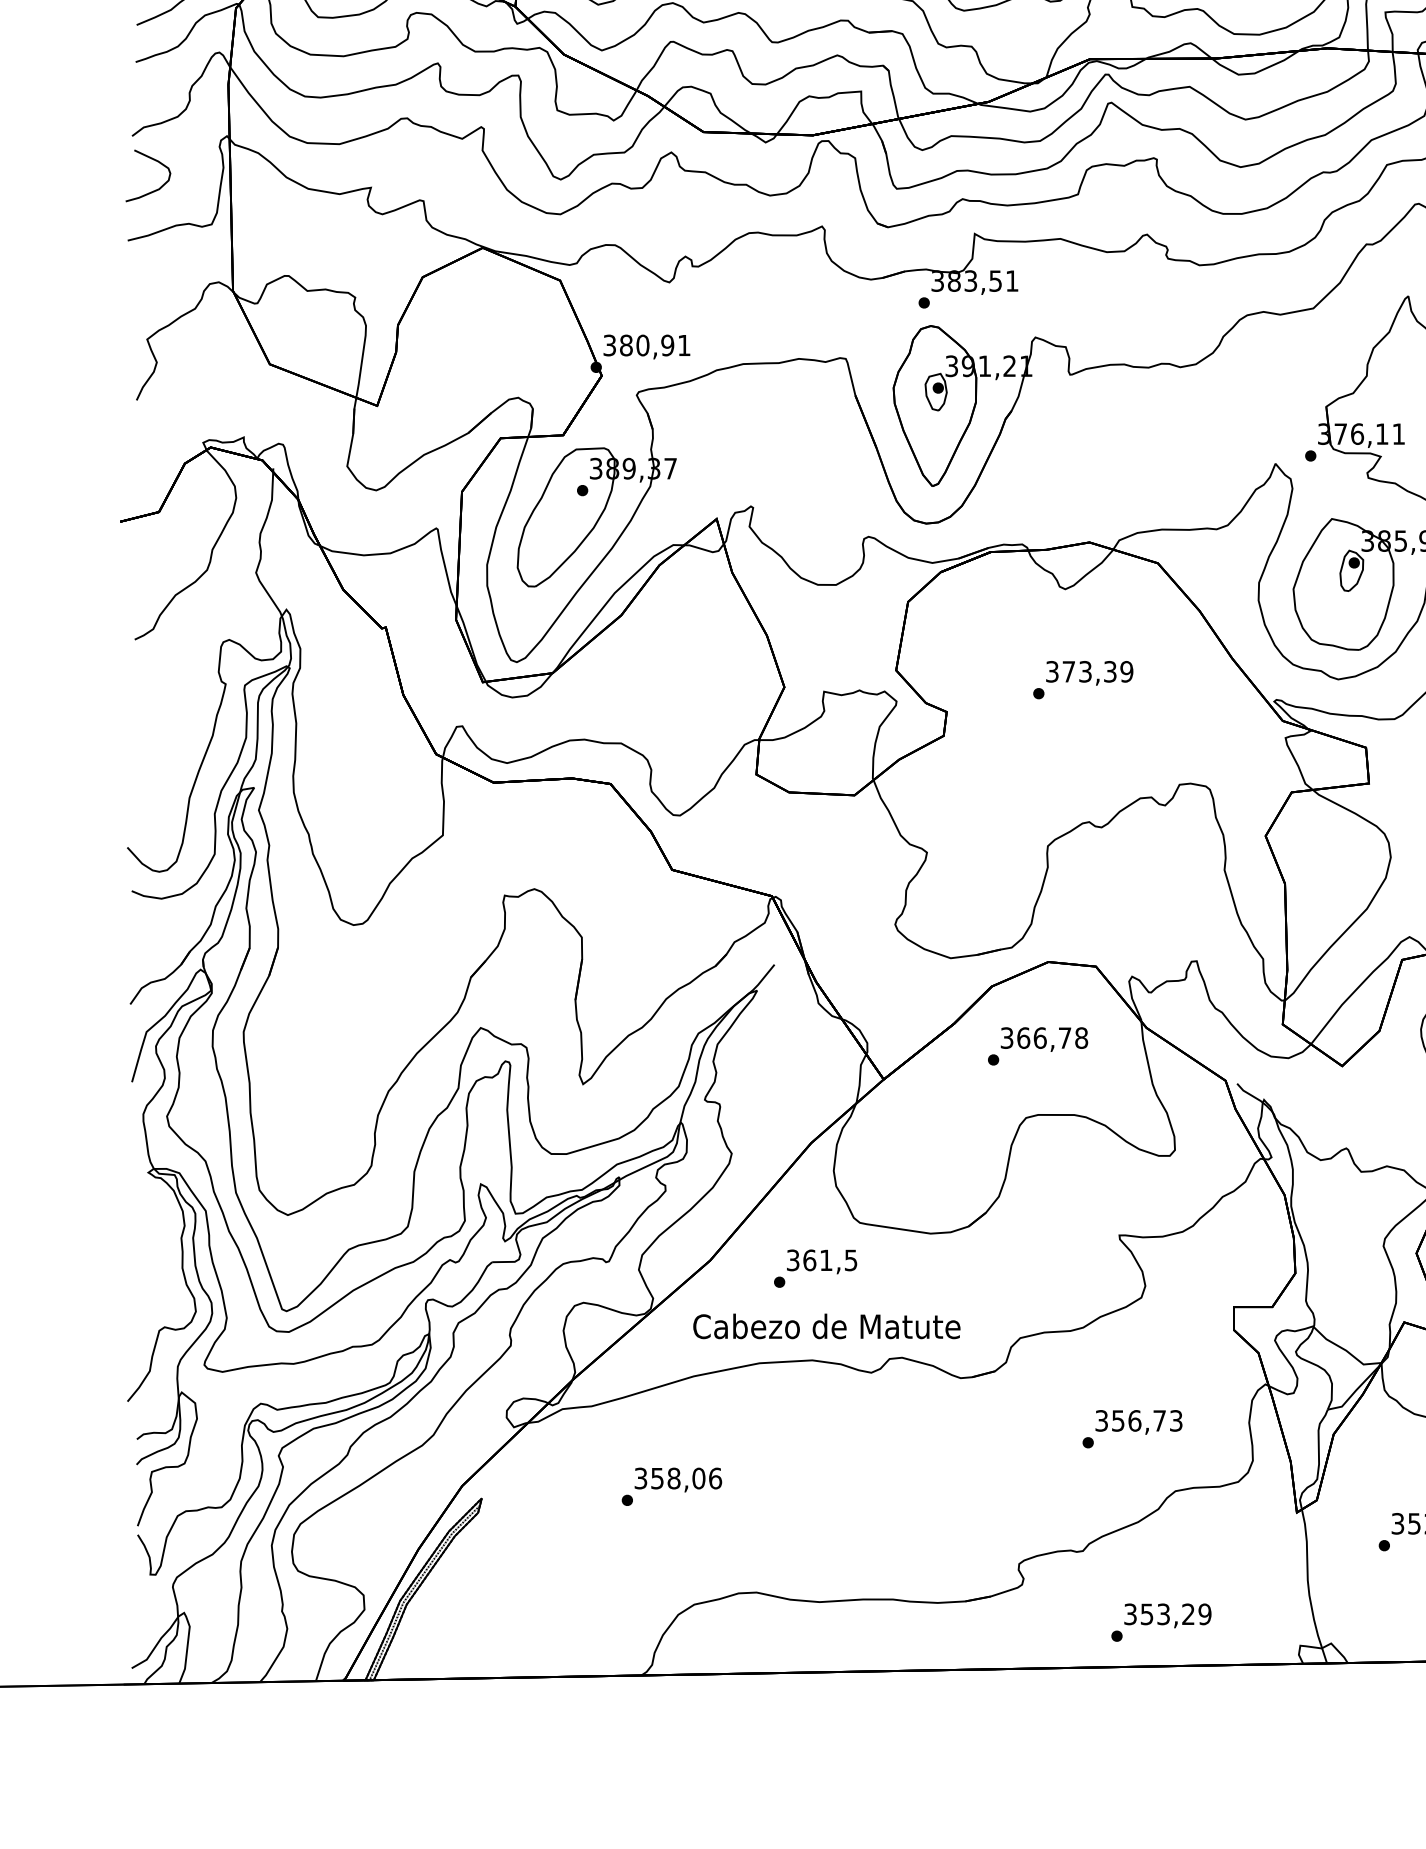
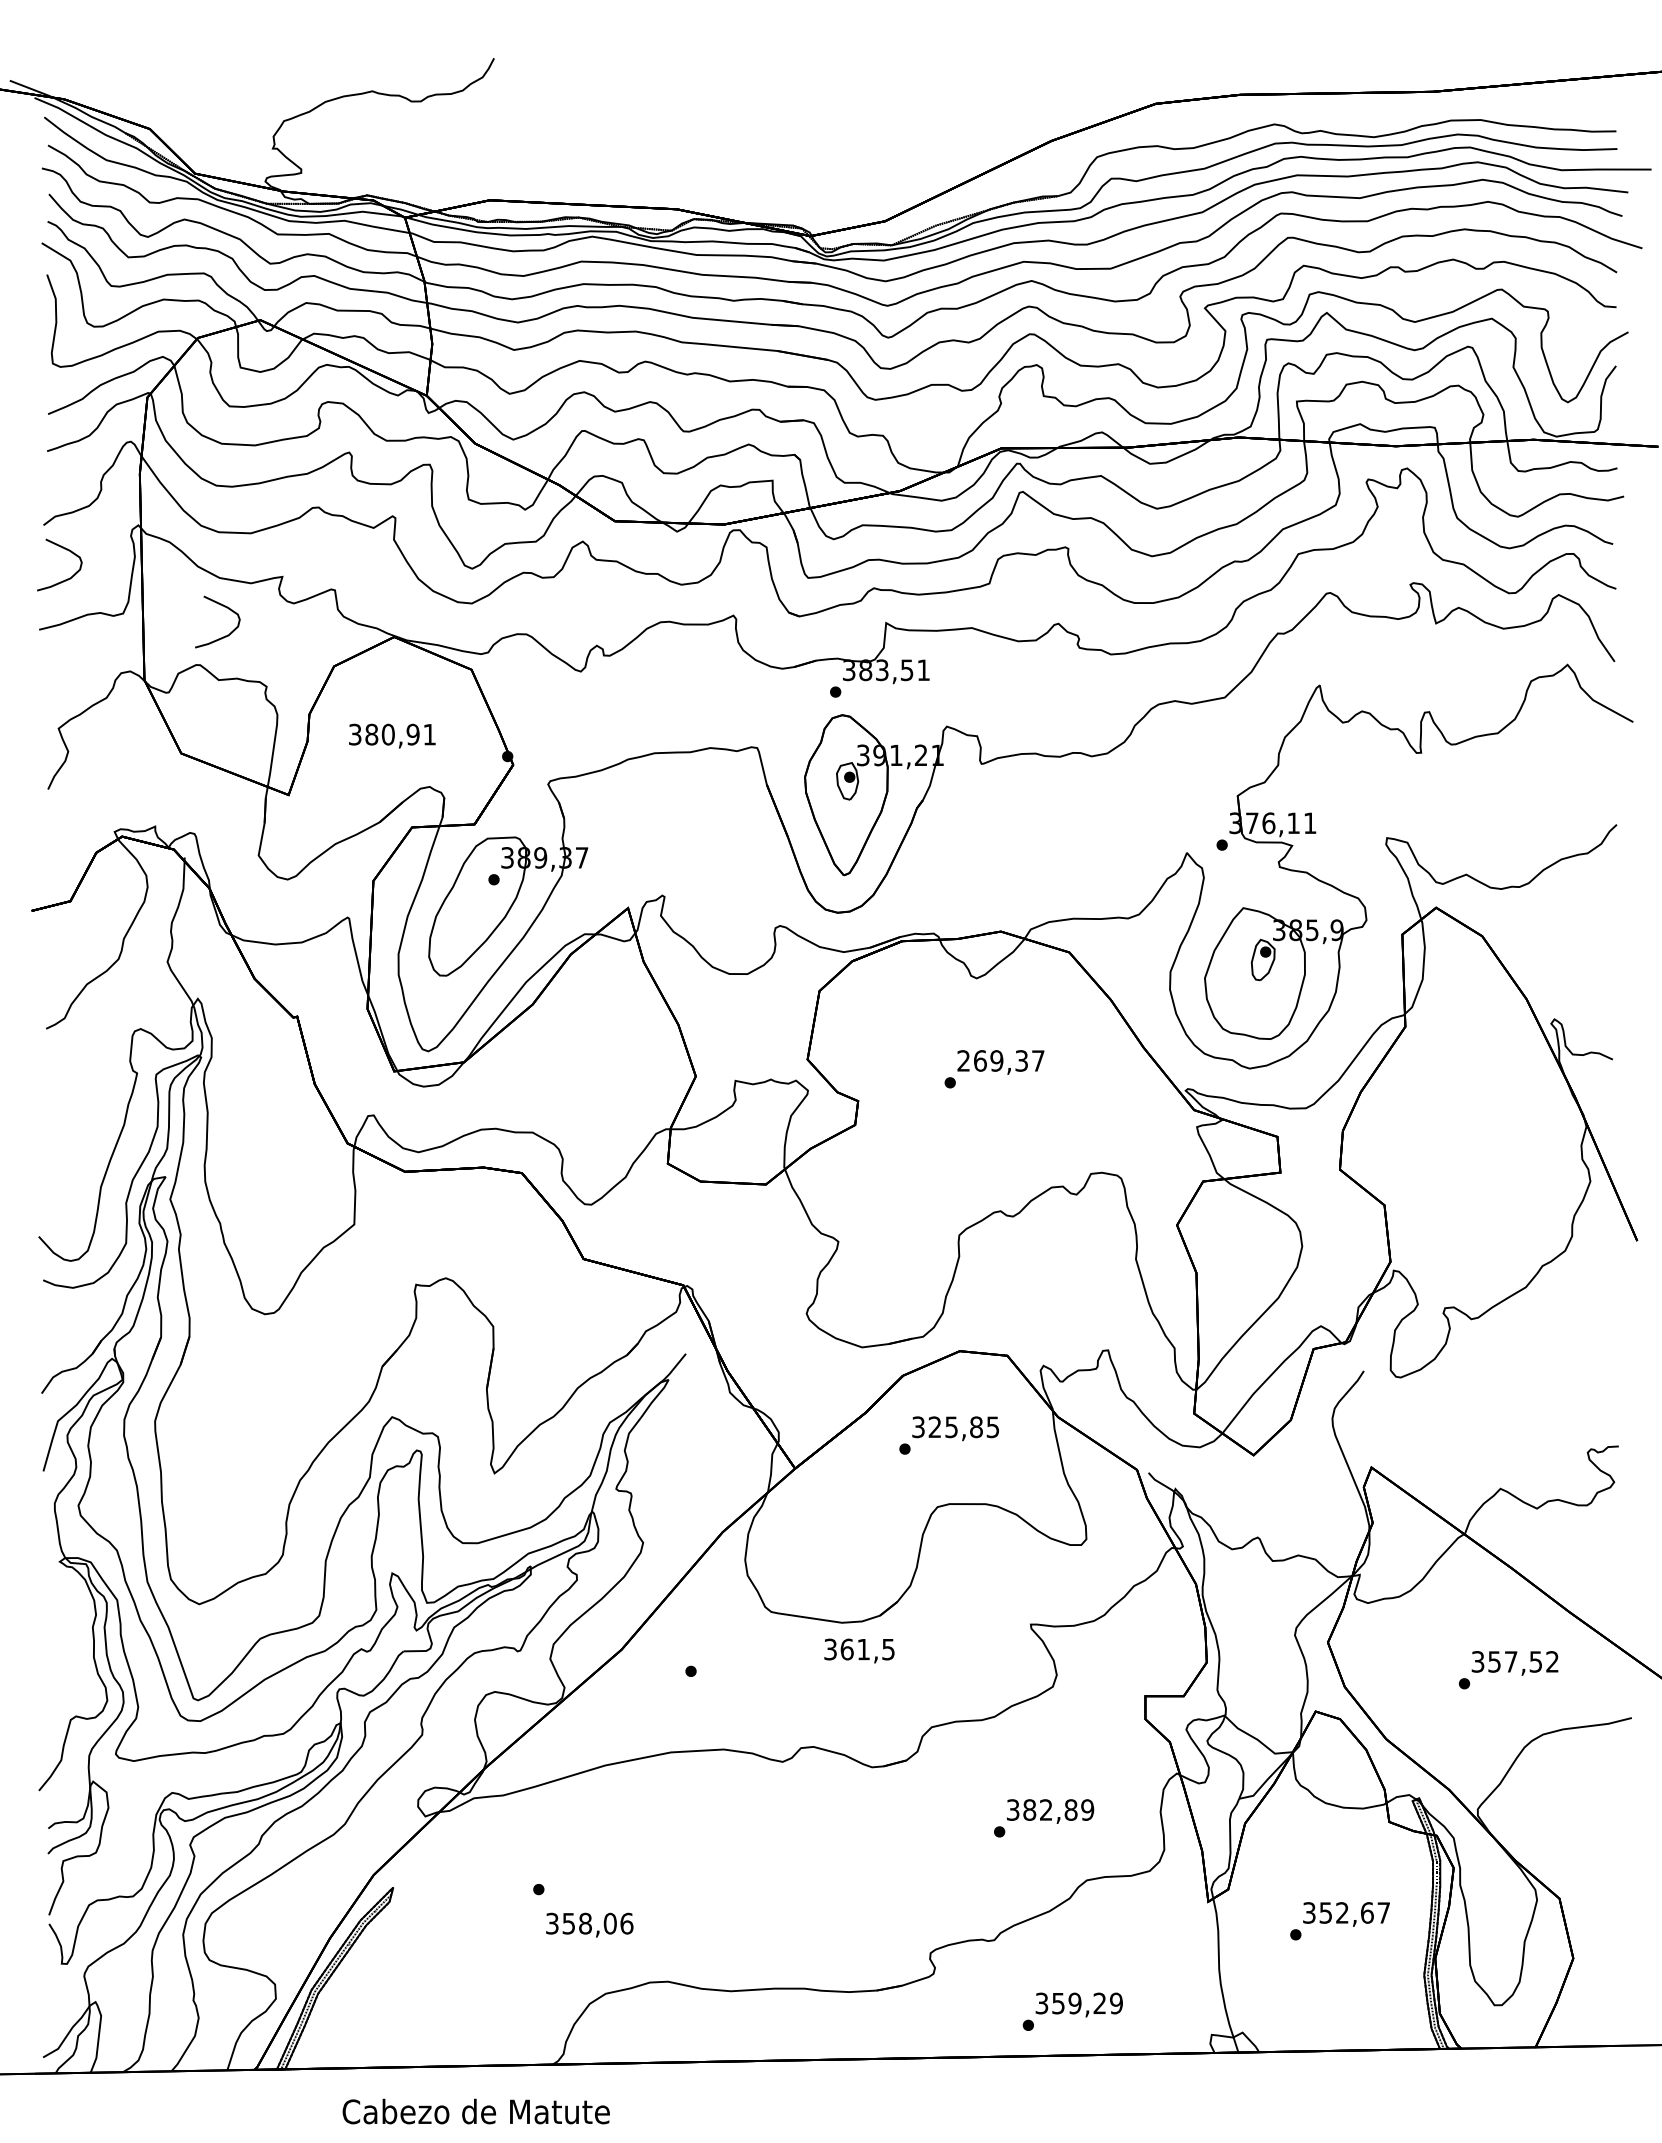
curve: (313, 218) -> (224, 607), added
text: (647, 346) -> (392, 735), moved
text: (1089, 671) -> (1000, 1060), 373,39 -> 269,37
text: (1052, 1038) -> (963, 1427), 366,78 -> 325,85
text: (822, 1261) -> (859, 1650), moved
text: (826, 1326) -> (475, 2111), moved
text: (1147, 1420) -> (1058, 1809), 356,73 -> 382,89
text: (678, 1479) -> (589, 1924), moved
text: (1163, 1614) -> (1074, 2003), 353,29 -> 359,29

